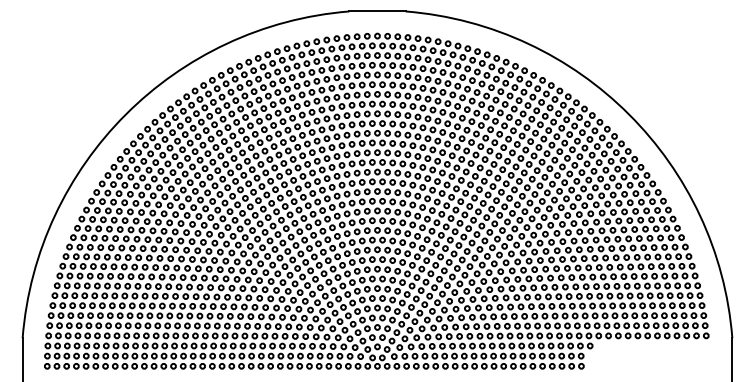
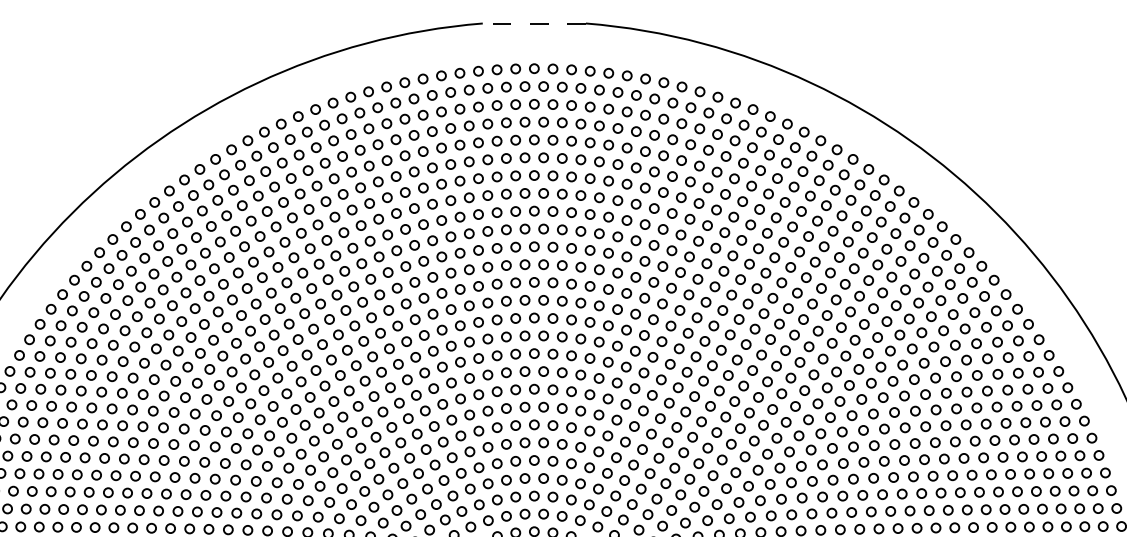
line: (377, 11) -> (534, 23), solid -> dashed

